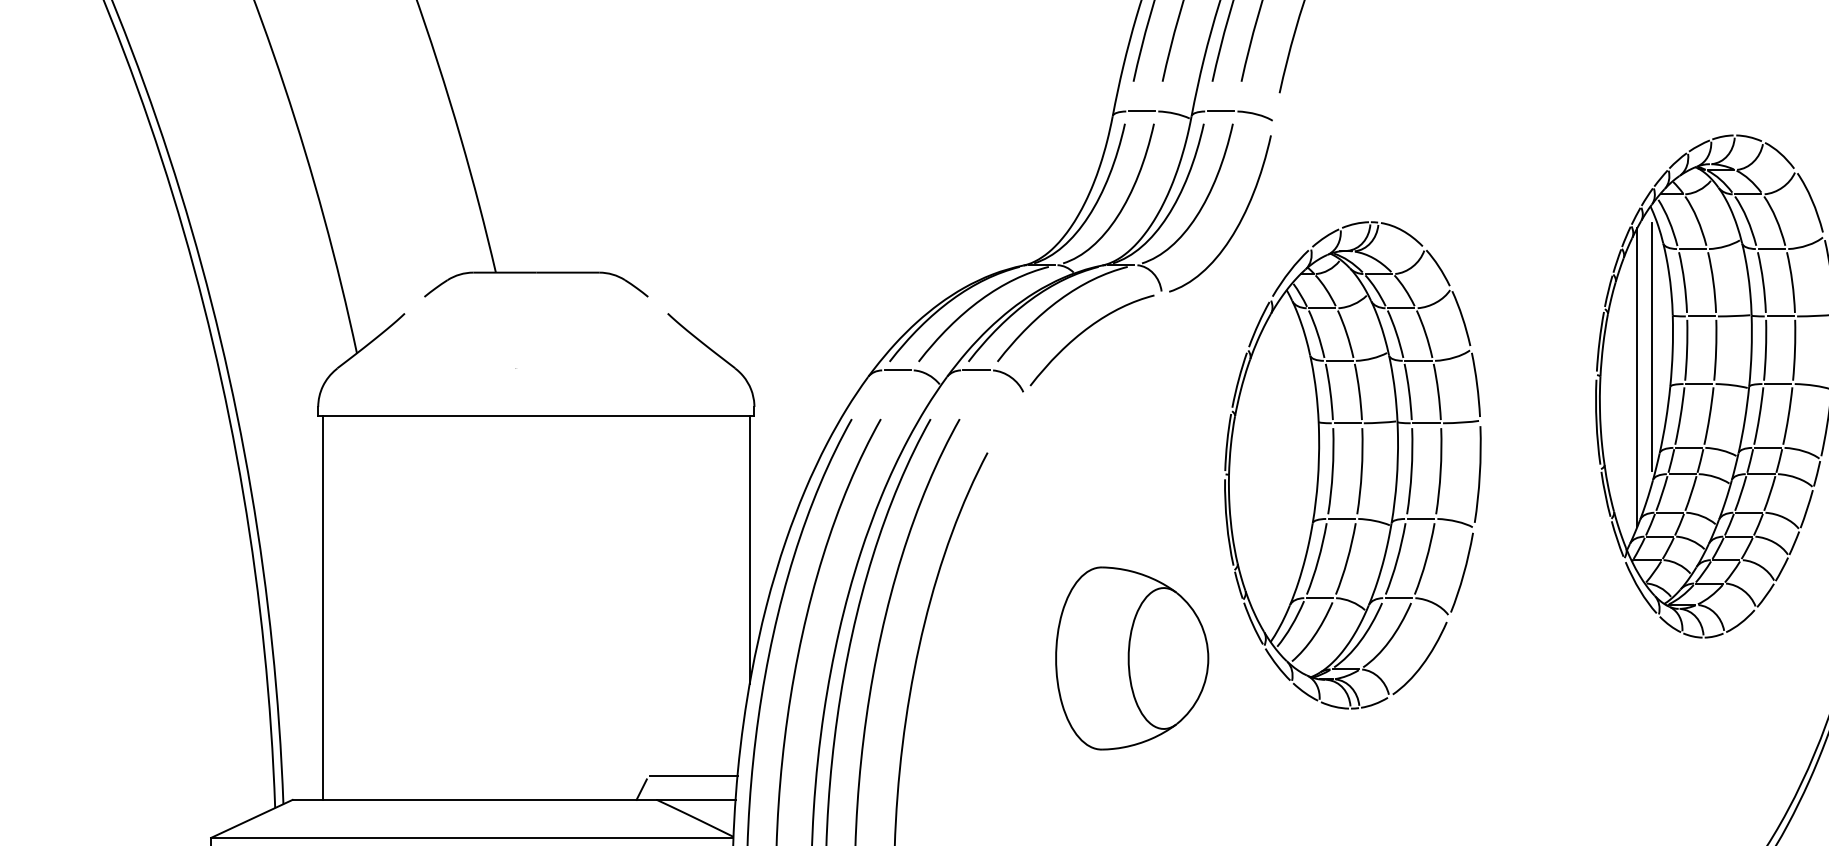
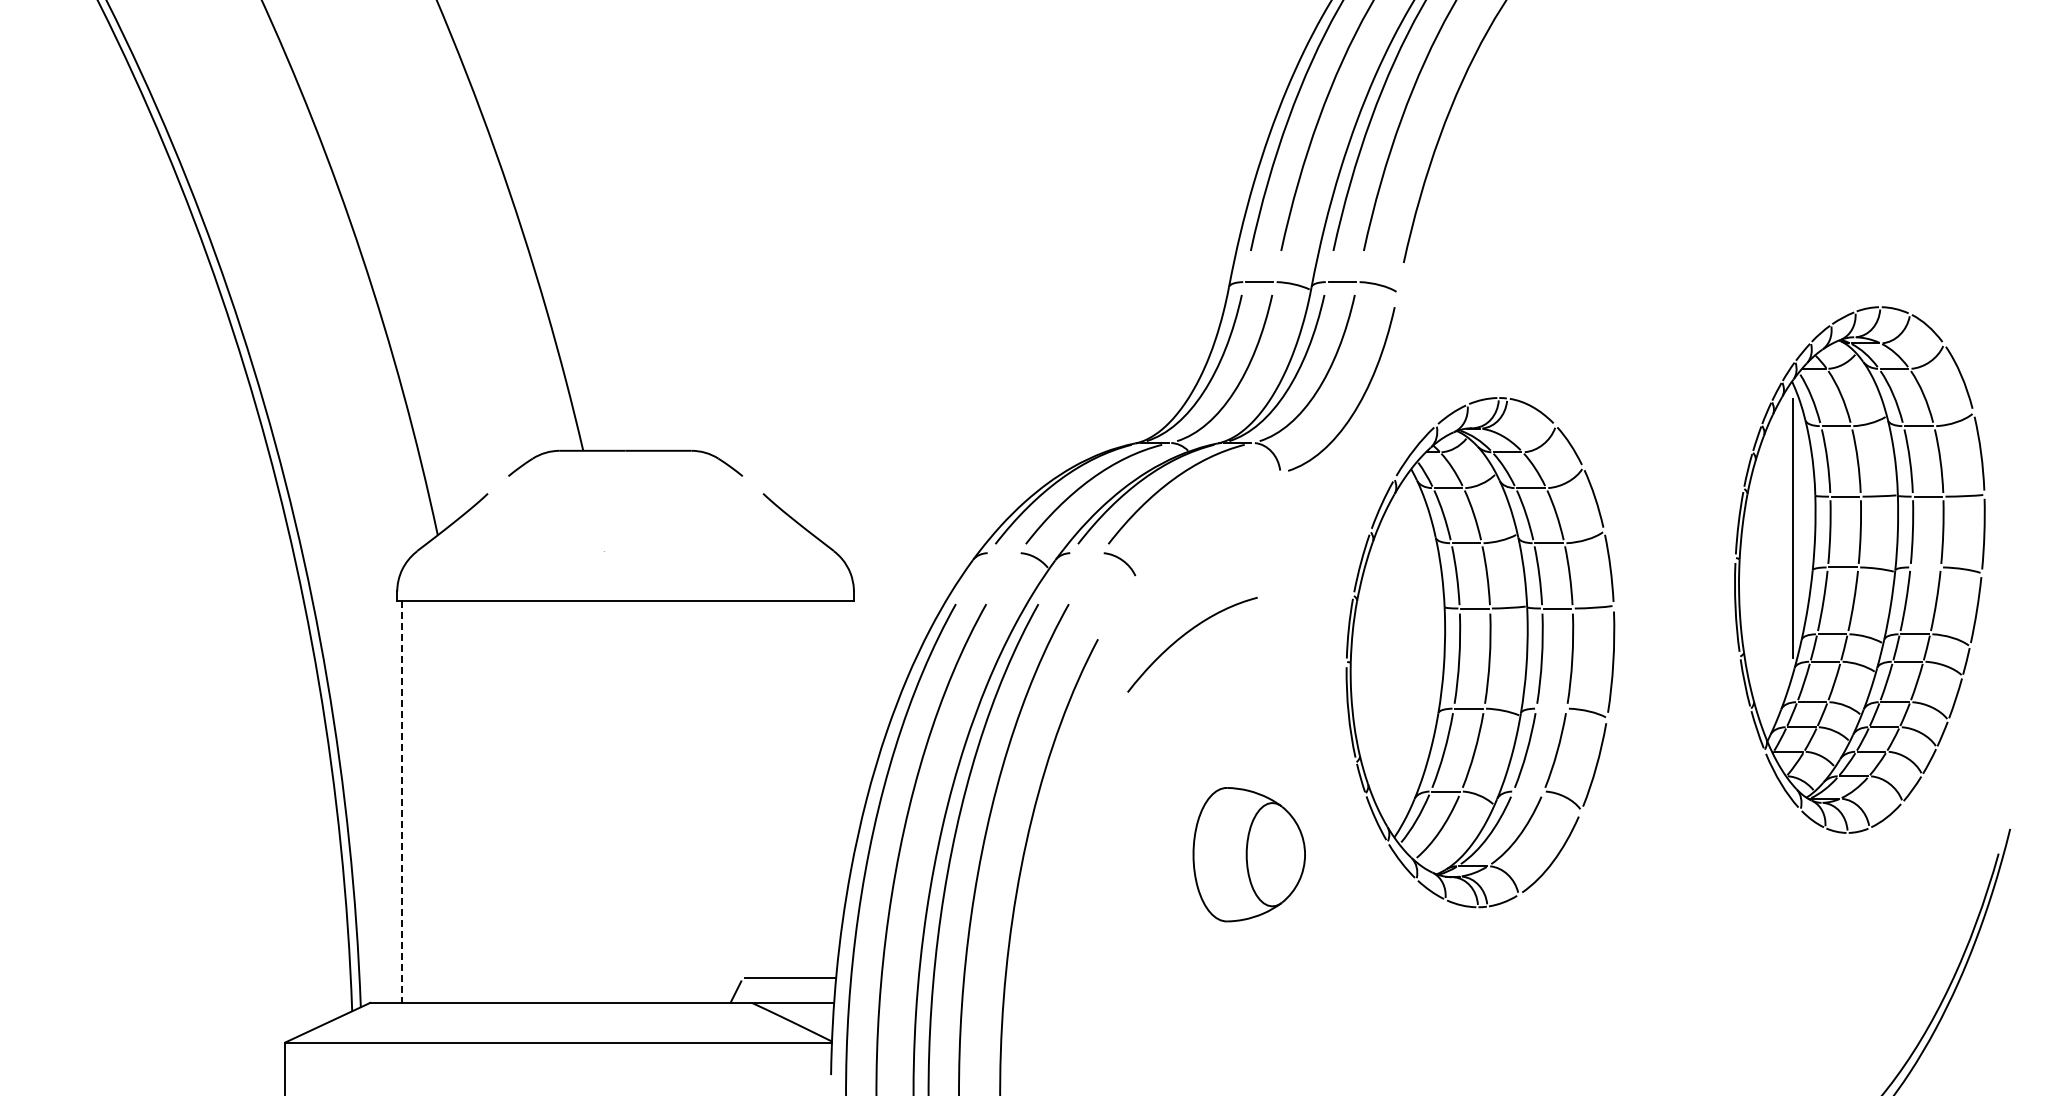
curve: (1085, 331) -> (1185, 635), moved
line: (897, 370) -> (1003, 553), removed
line: (976, 370) -> (1086, 553), removed
line: (1637, 376) -> (1778, 559), removed
line: (1778, 384) -> (1925, 567), removed
line: (1420, 518) -> (1551, 708), removed
line: (749, 550) -> (848, 741), removed
line: (1398, 598) -> (1528, 791), removed
line: (323, 608) -> (402, 802), solid -> dashed
part: (1131, 658) -> (1248, 854), size x0.7

